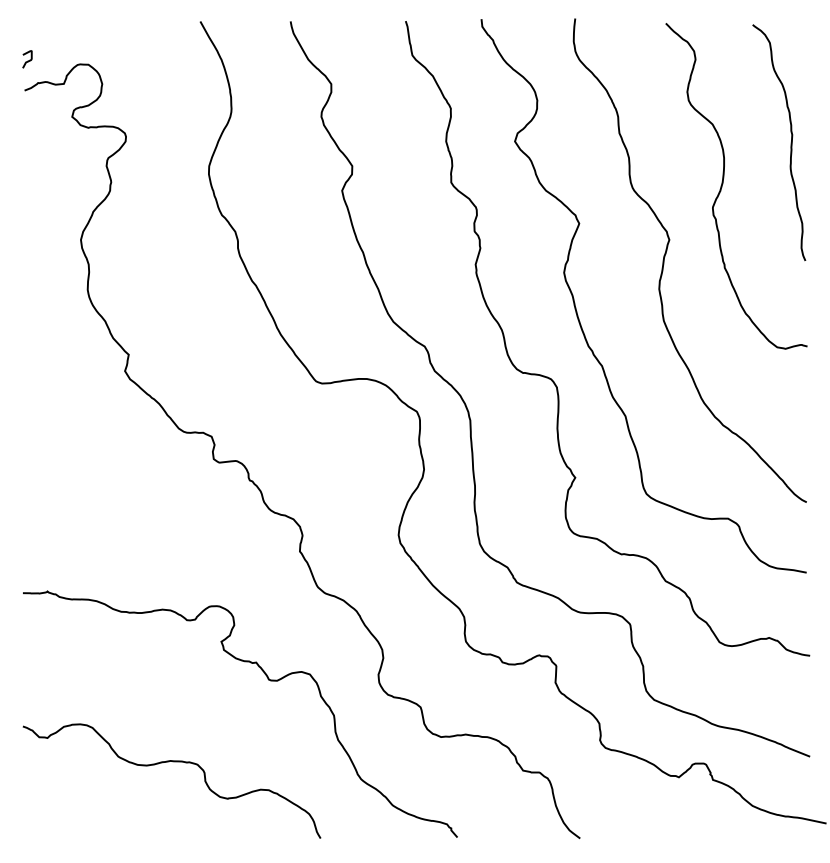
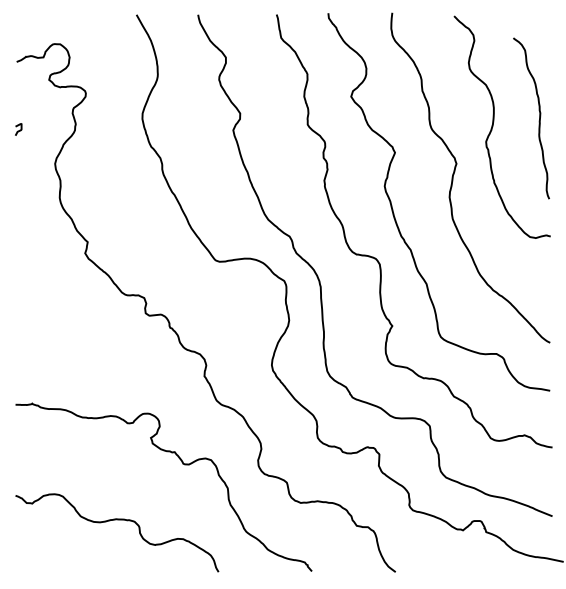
curve: (28, 59) -> (19, 129), moved
curve: (789, 147) -> (538, 121), moved

